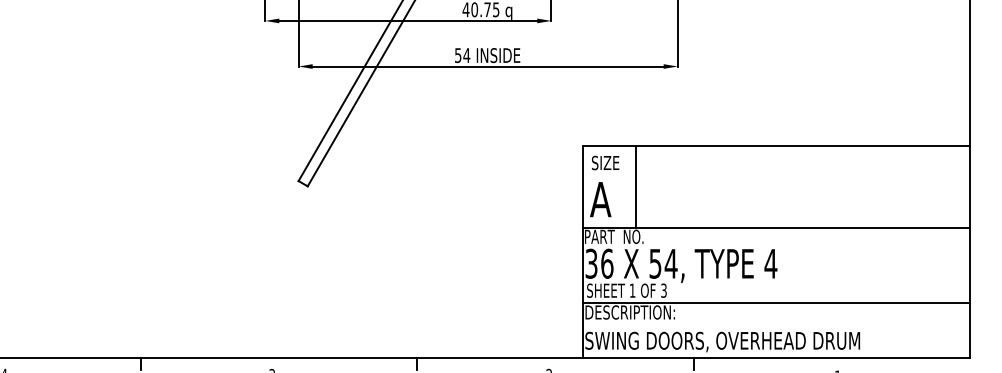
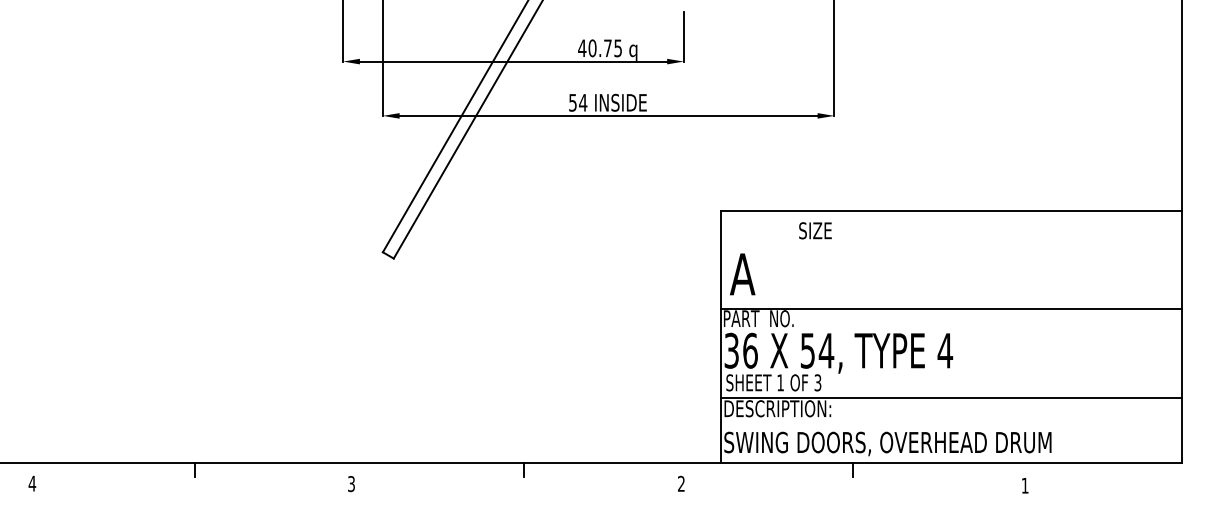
text: (605, 162) -> (815, 230), moved
line: (636, 187) -> (785, 259), removed

